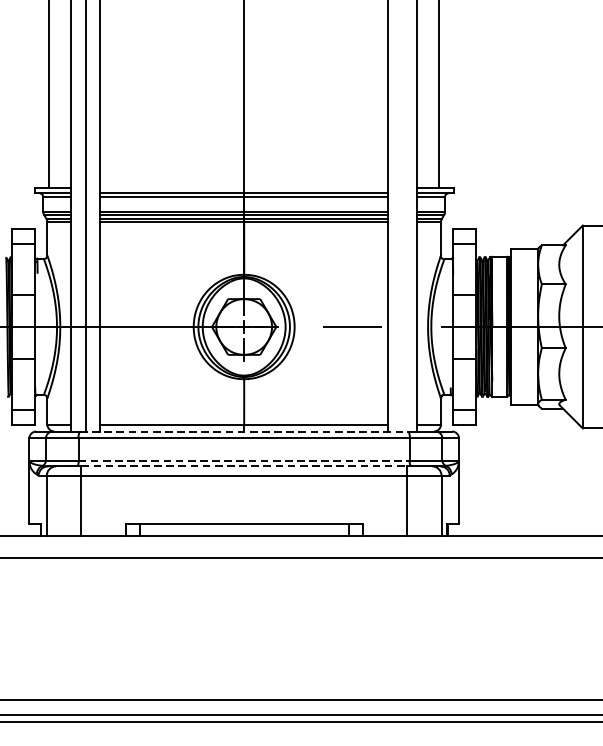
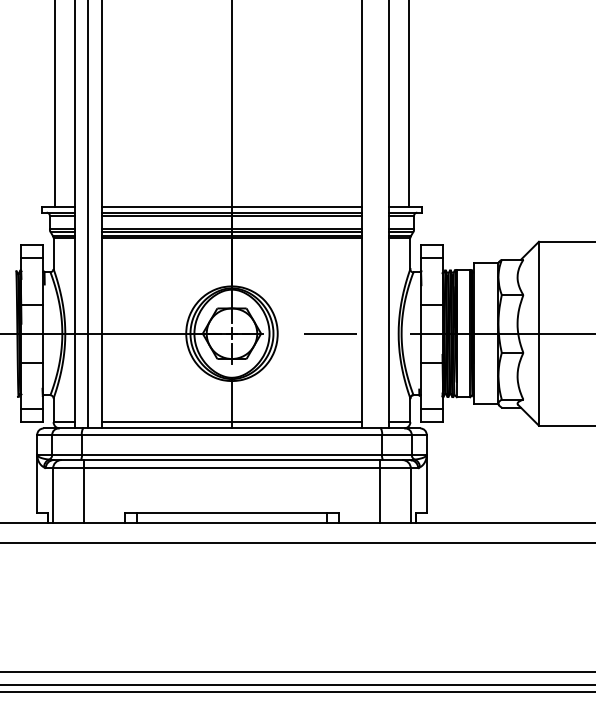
line: (243, 187) -> (231, 207), added
line: (243, 431) -> (231, 428), dashed -> solid
line: (244, 460) -> (232, 454), dashed -> solid
line: (243, 466) -> (231, 460), dashed -> solid

